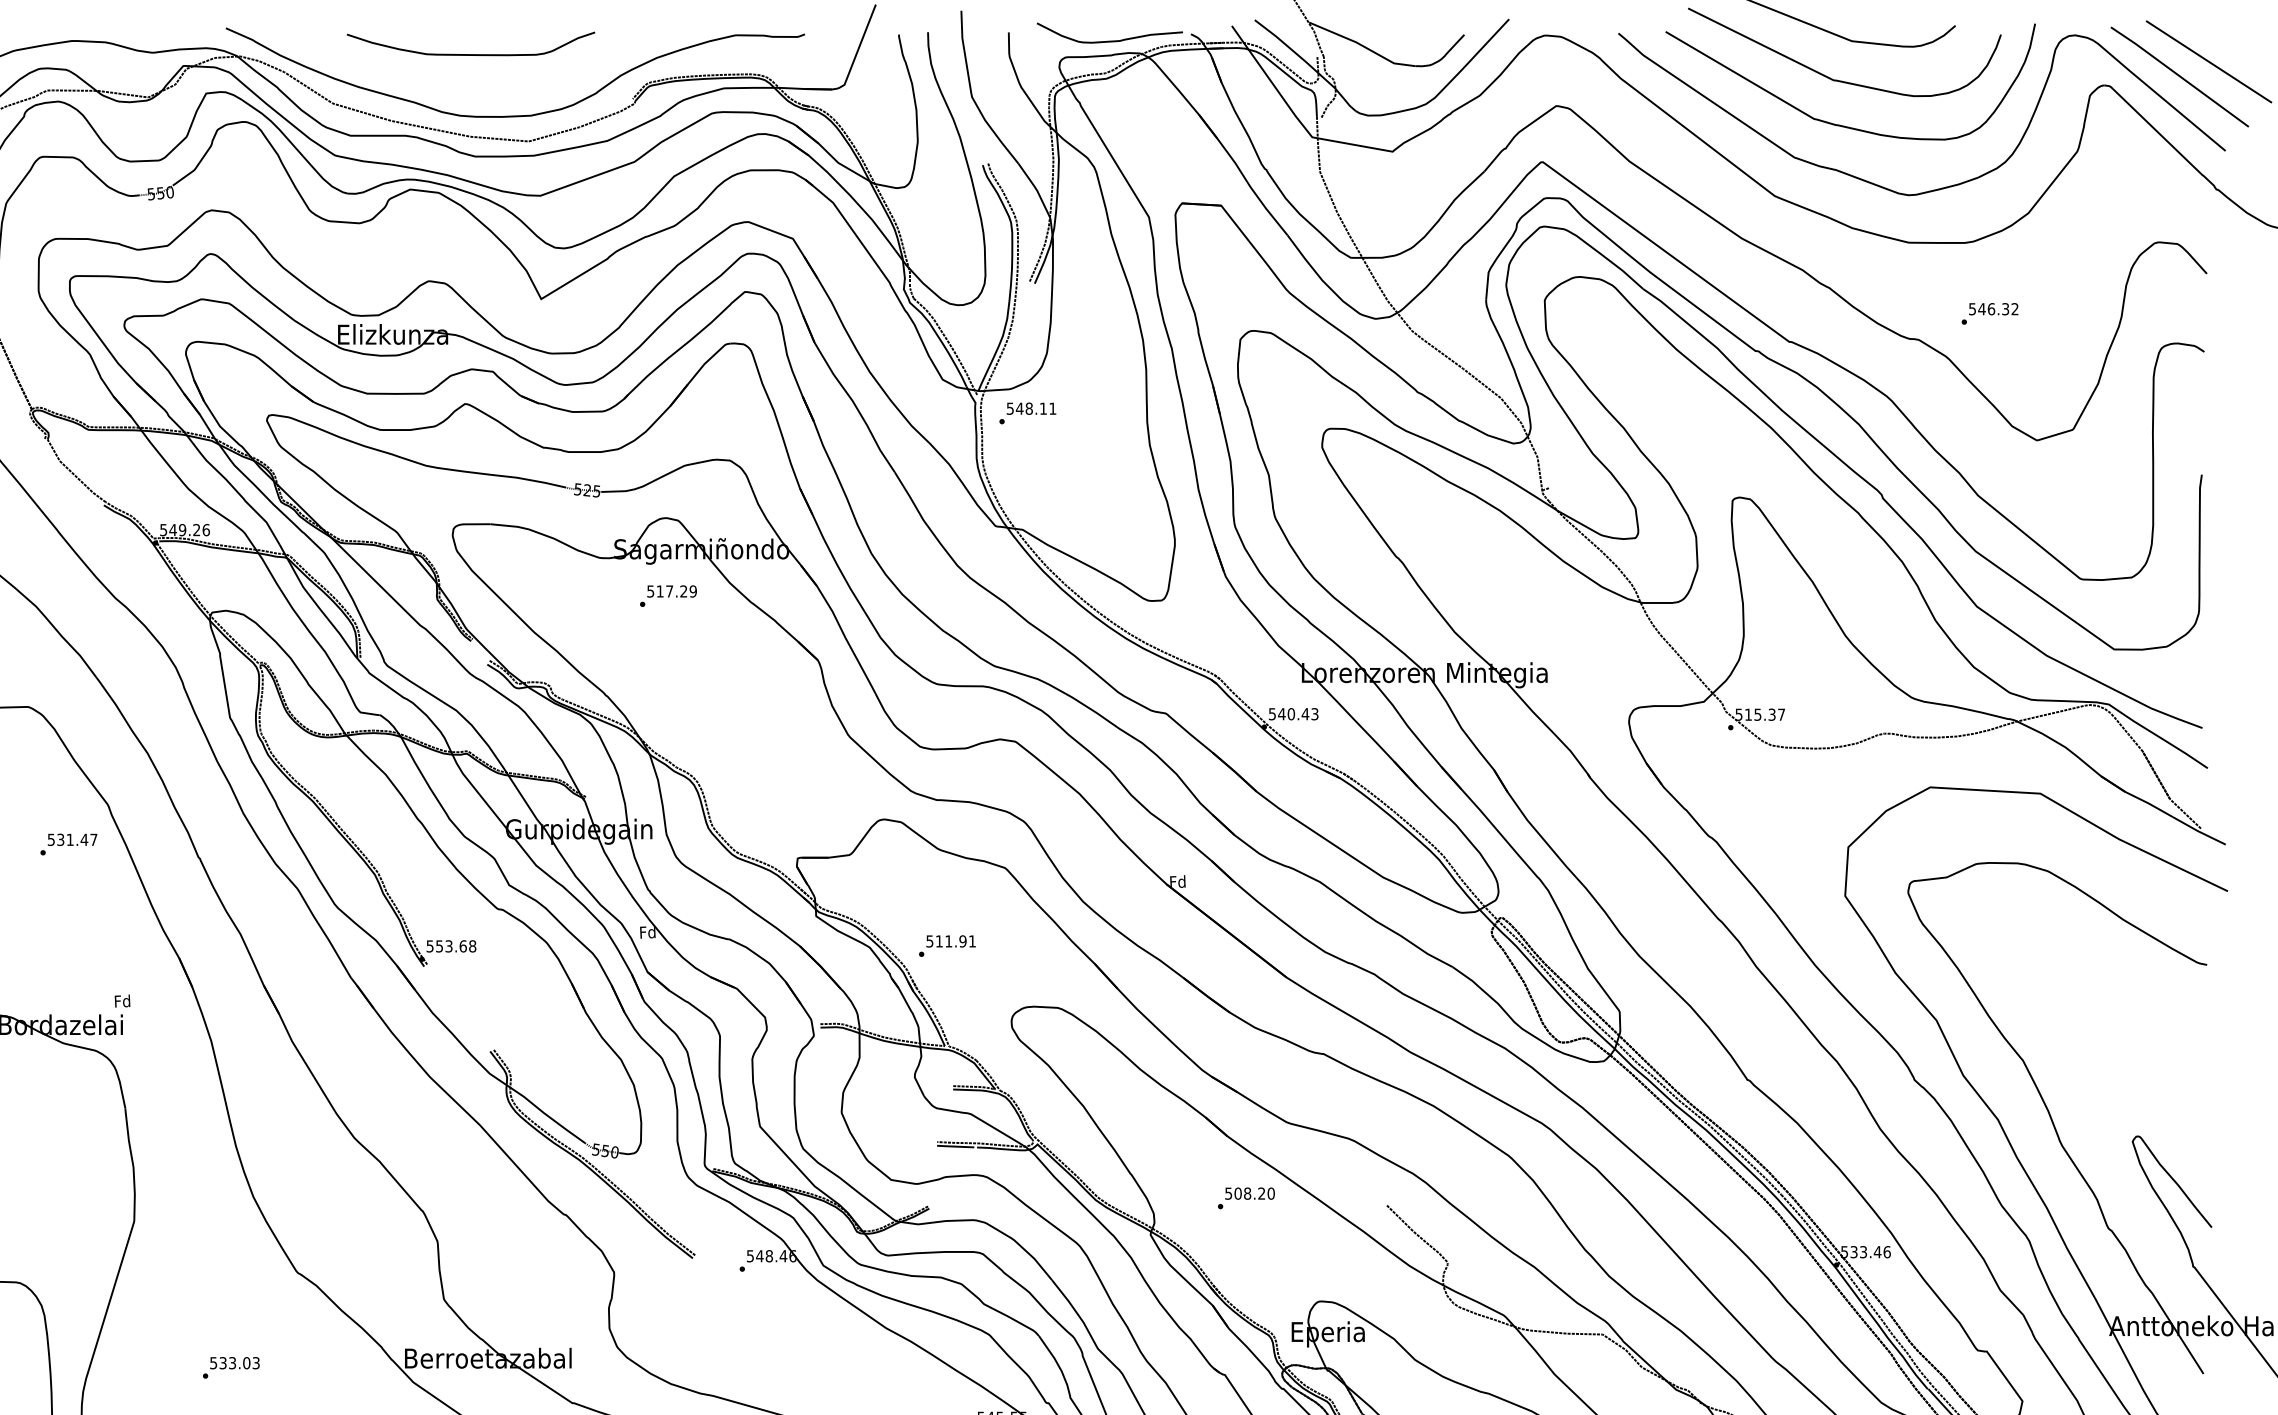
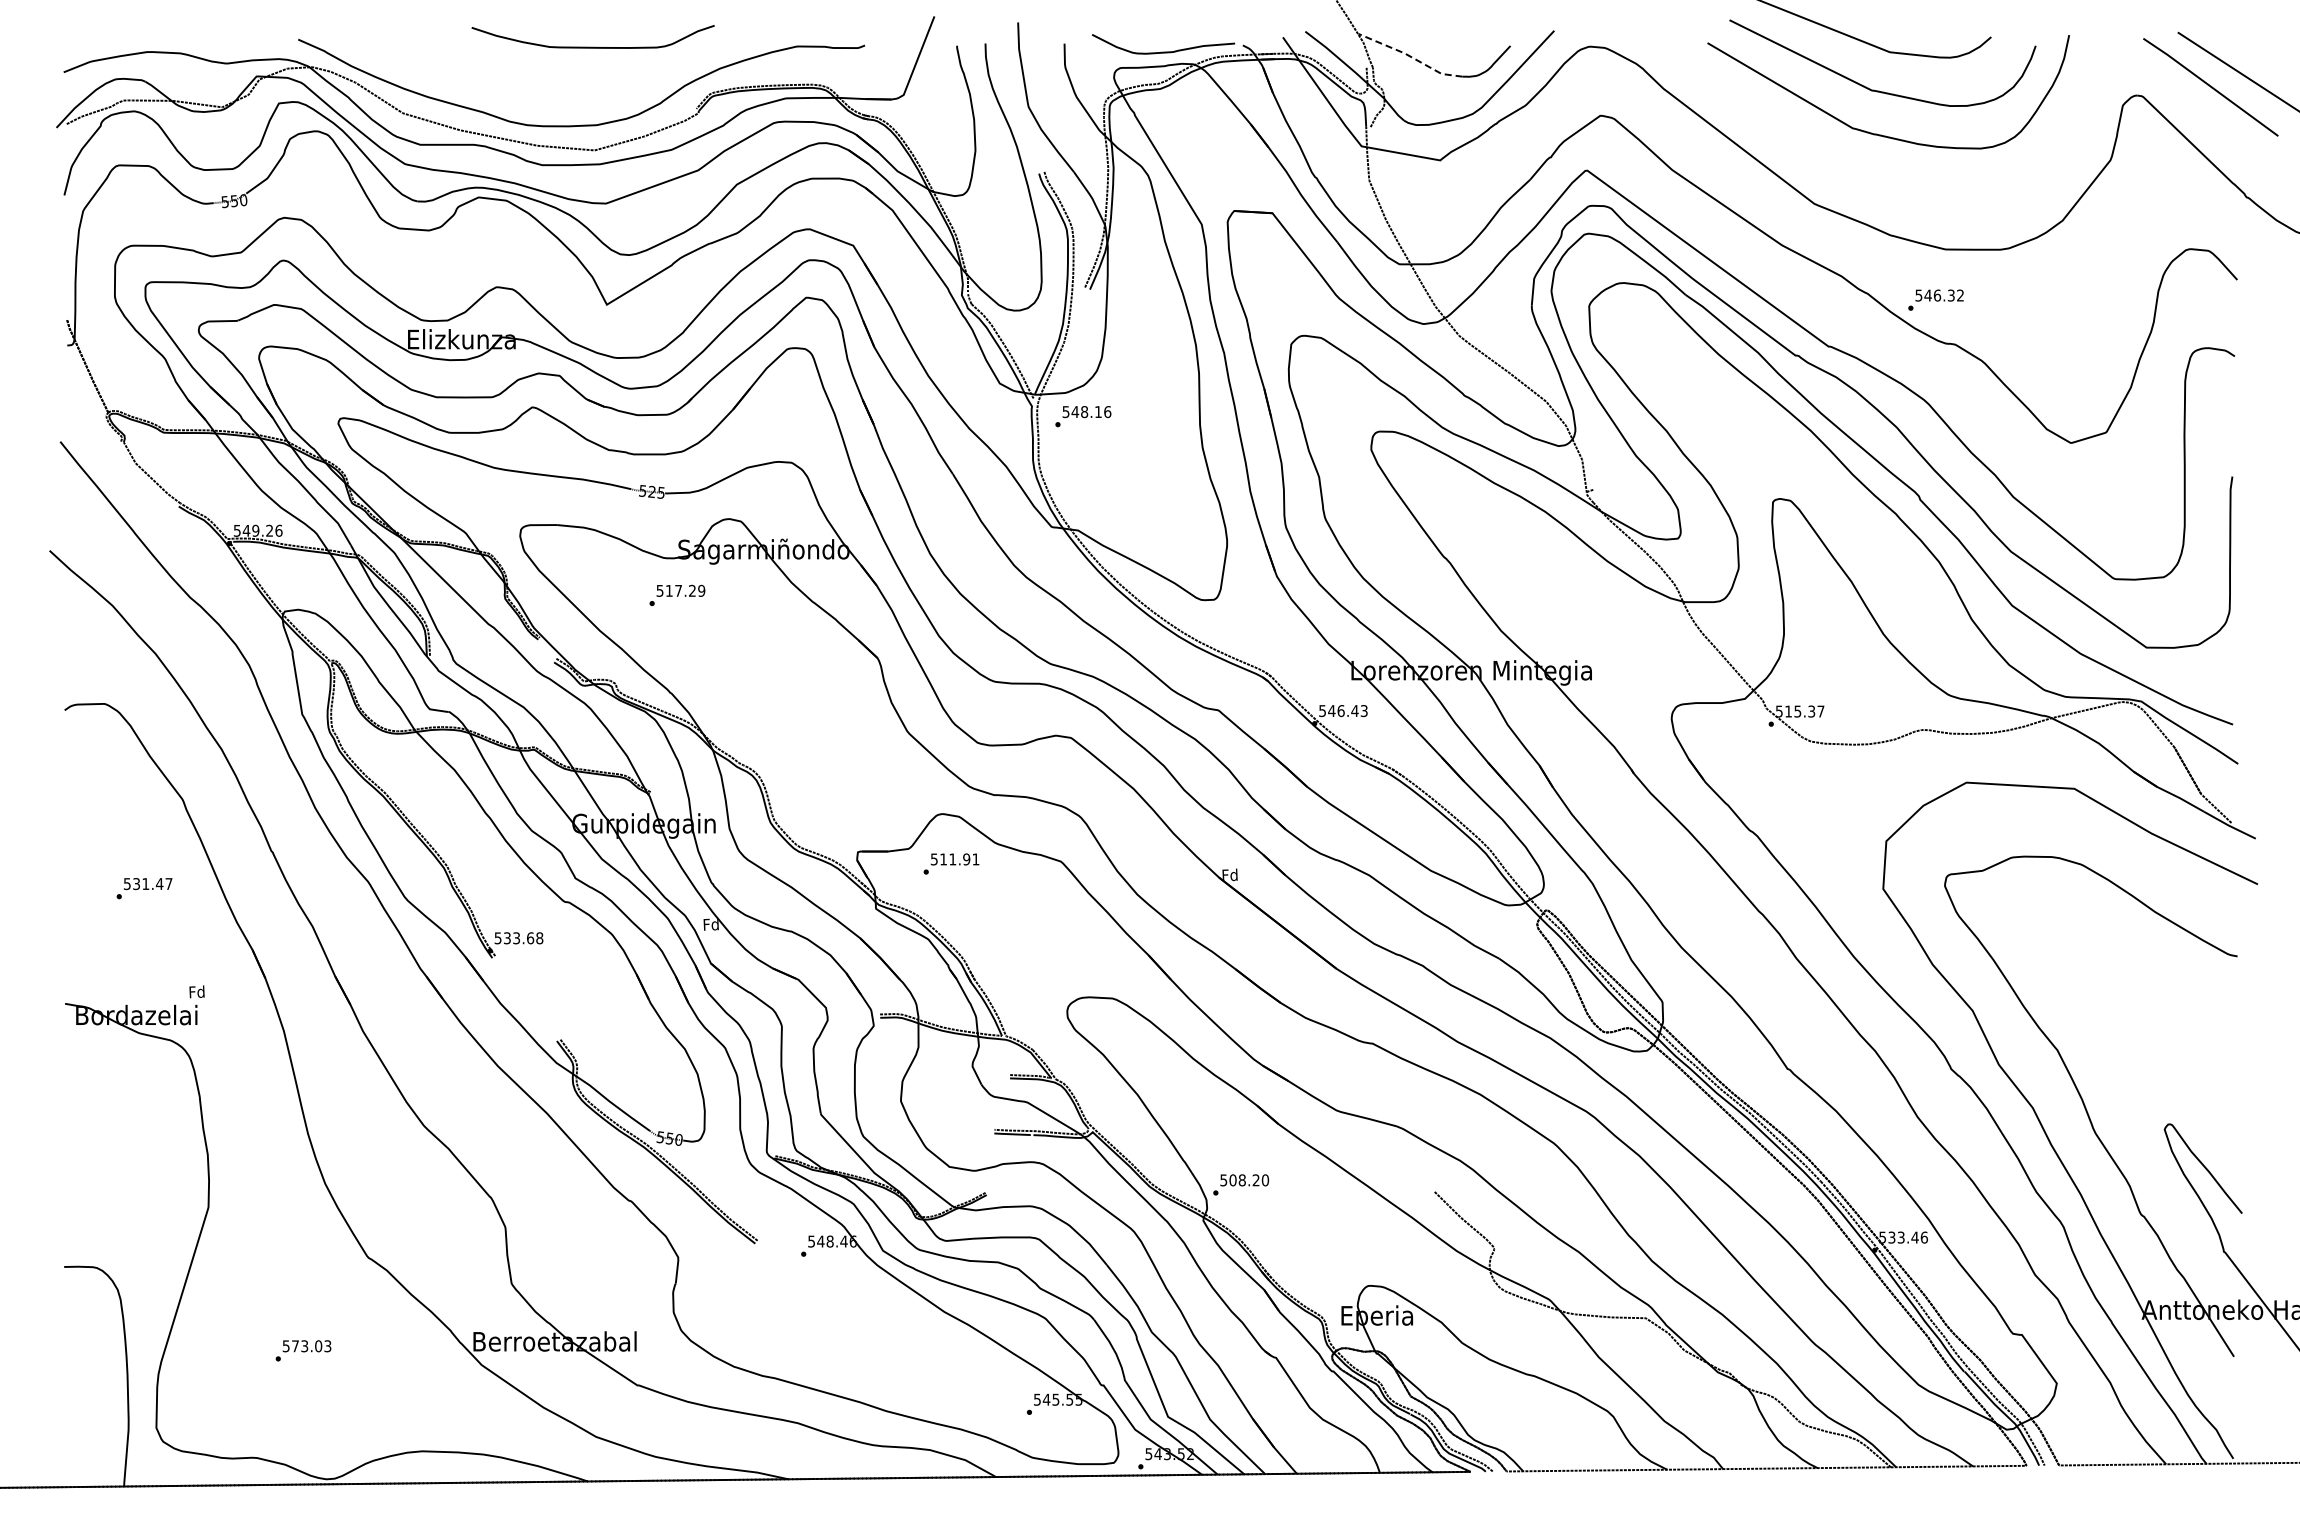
line: (1362, 45) -> (1410, 56), solid -> dashed
curve: (470, 53) -> (592, 46), moved
curve: (1941, 187) -> (1977, 195), removed
text: (1989, 313) -> (1935, 299), moved
text: (1052, 409) -> (1107, 412), 548.11 -> 548.16
text: (668, 596) -> (677, 595), moved
text: (1290, 713) -> (1340, 710), 540.43 -> 546.43
text: (68, 844) -> (144, 888), moved
text: (439, 945) -> (507, 937), 553.68 -> 533.68
text: (947, 945) -> (951, 863), moved
text: (1246, 1197) -> (1241, 1184), moved
text: (223, 1363) -> (295, 1346), 533.03 -> 573.03

